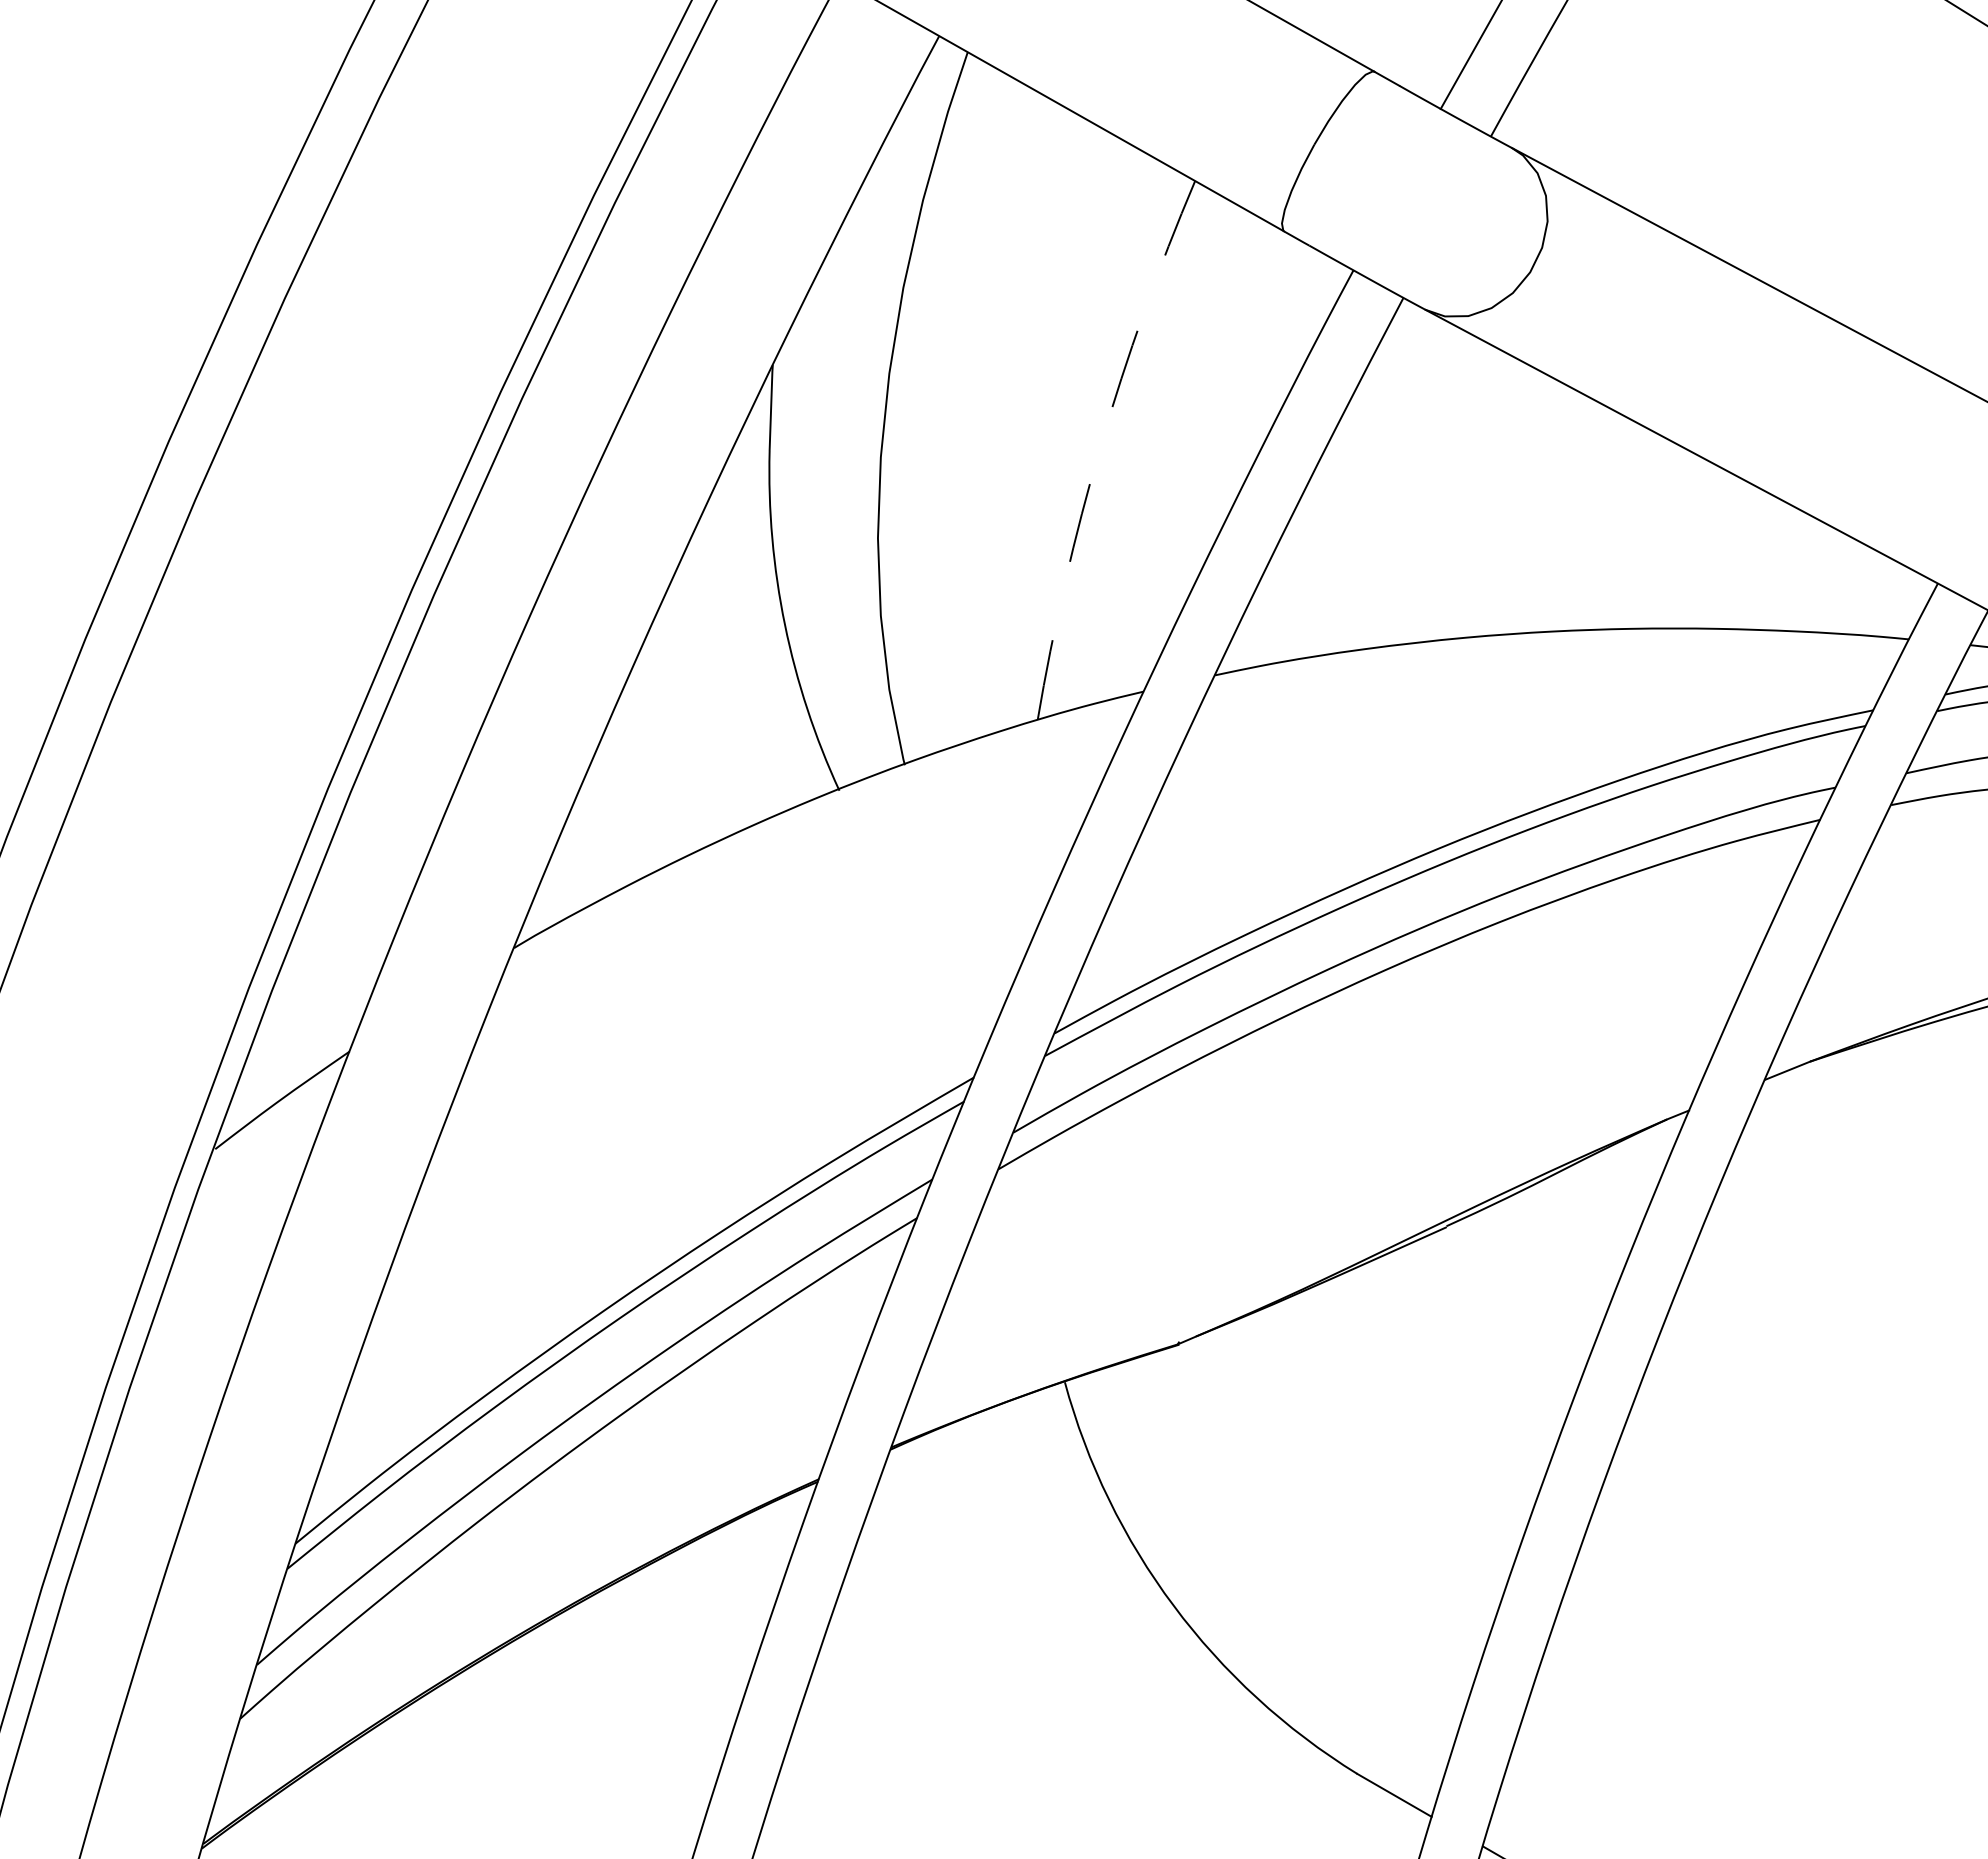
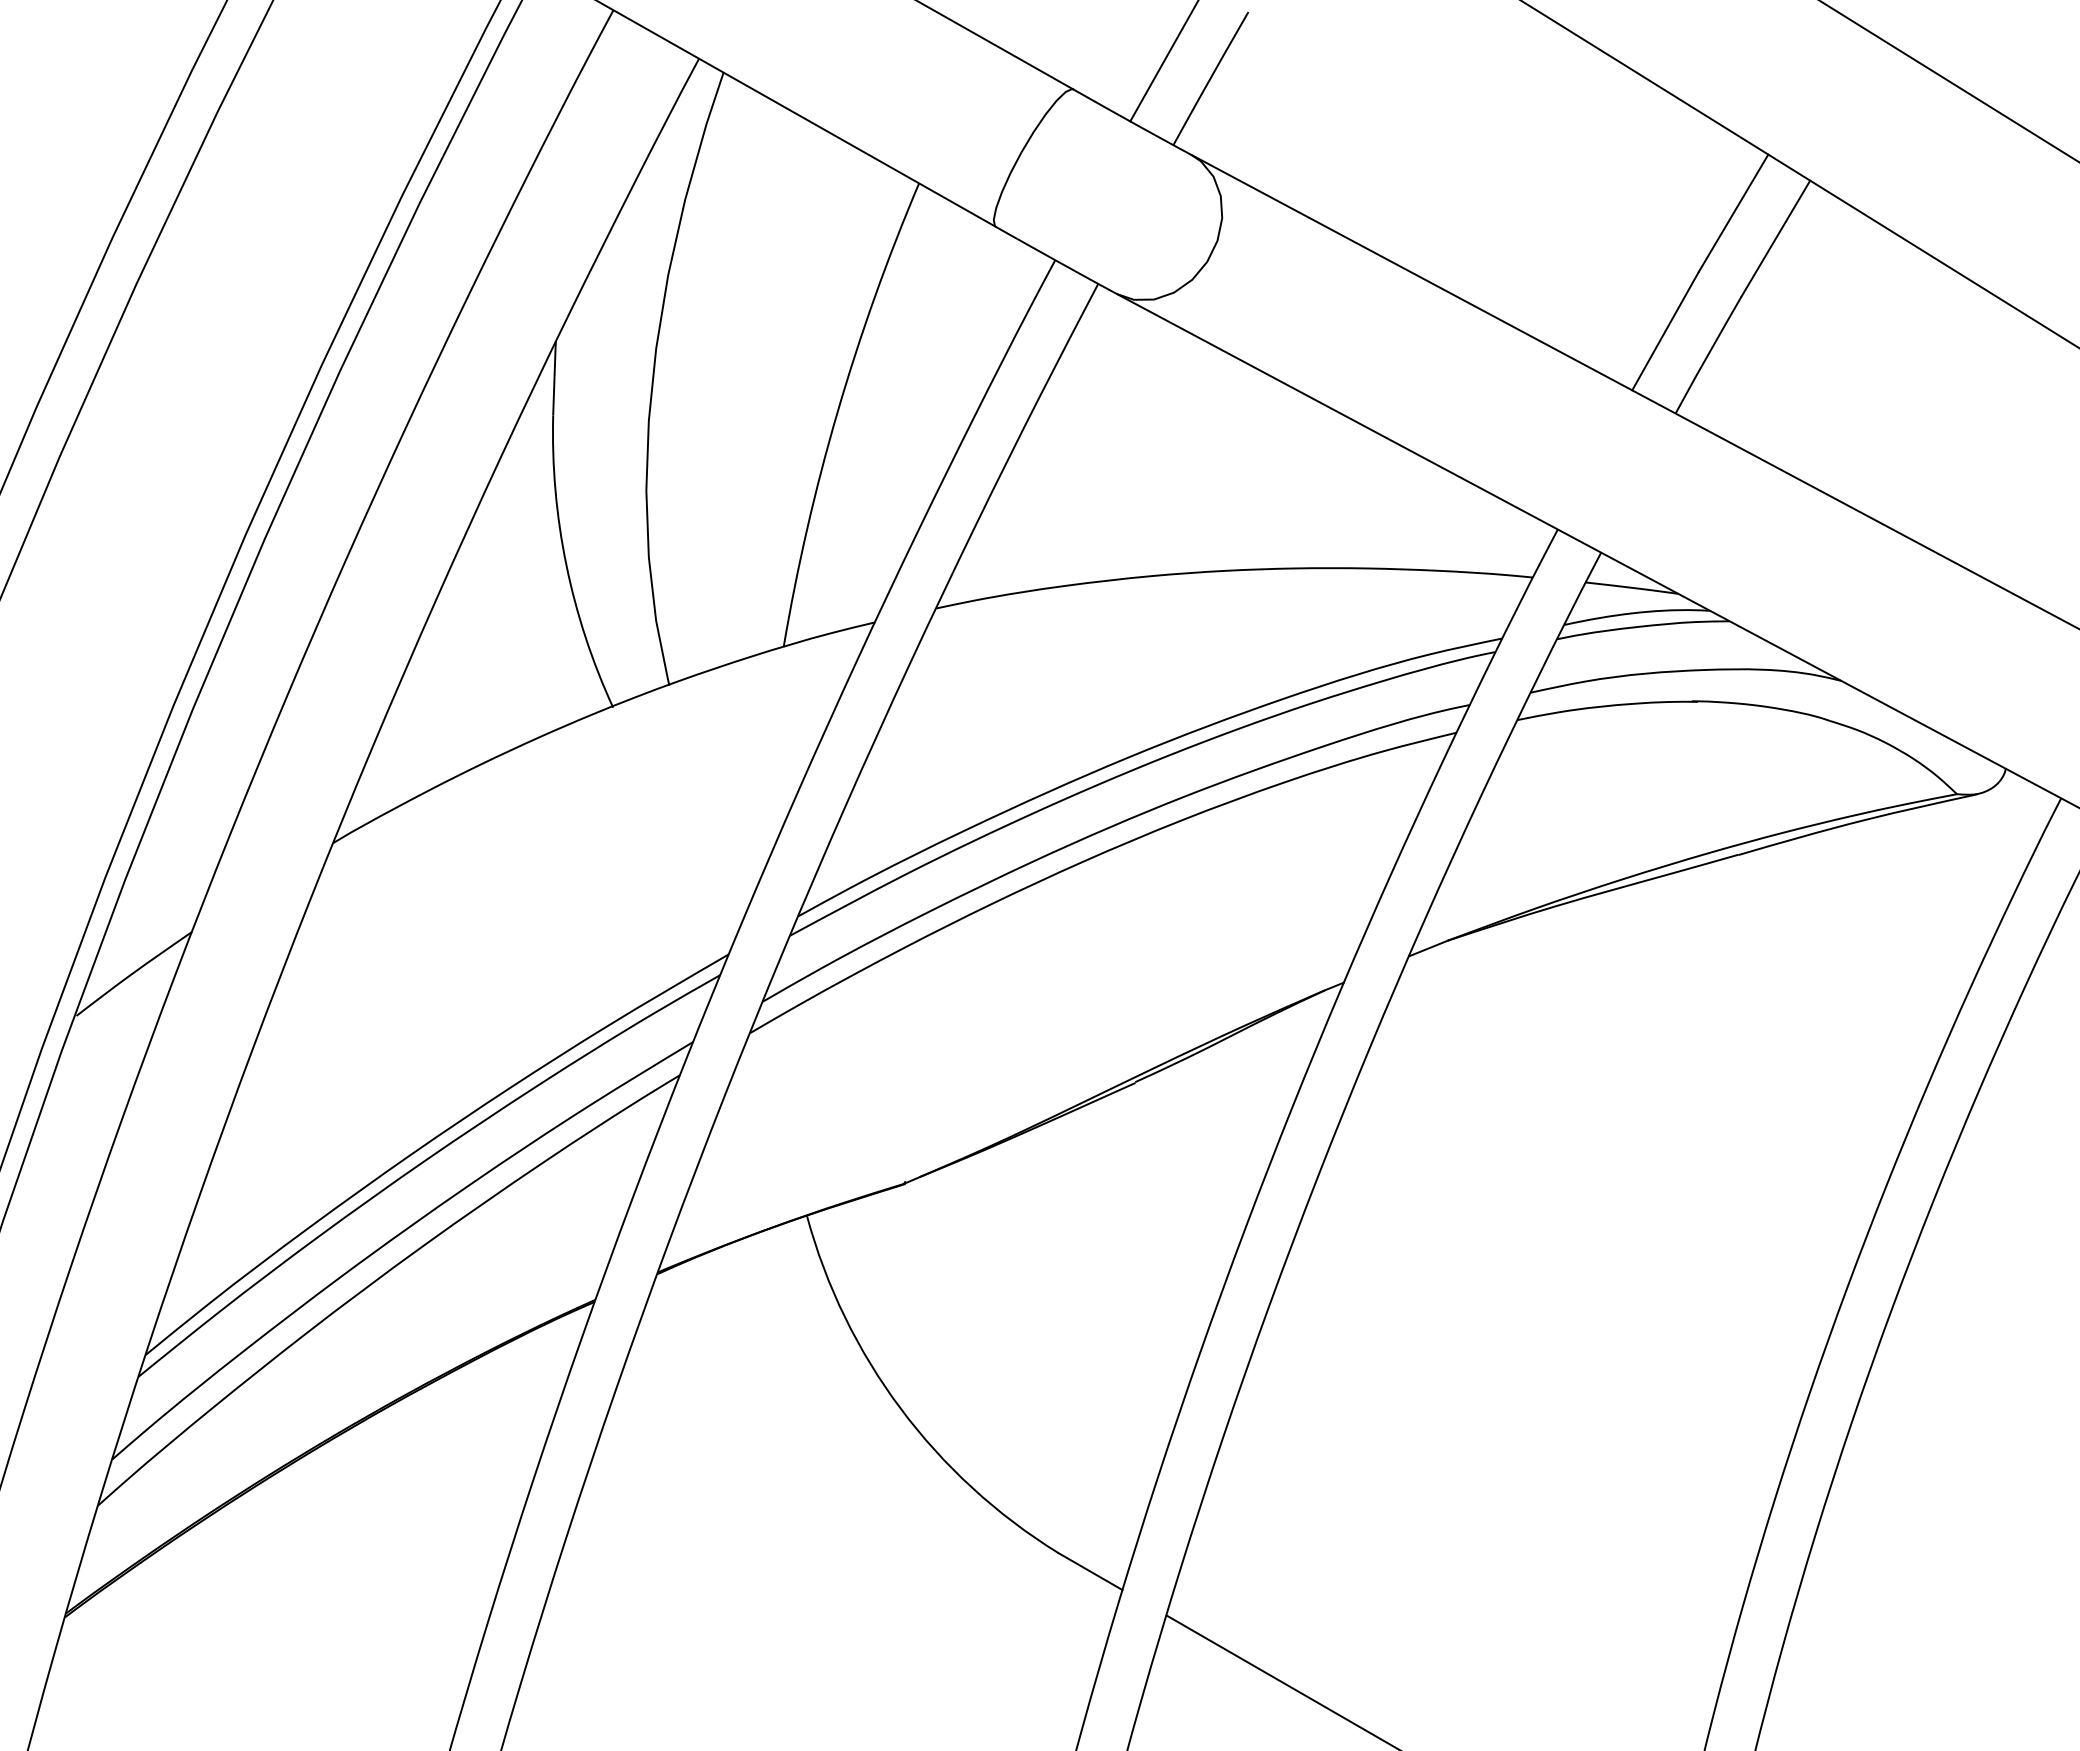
arc: (1100, 446) -> (837, 411), dashed -> solid

